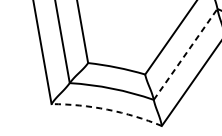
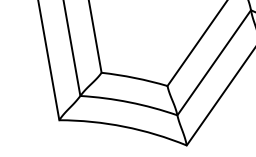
line: (185, 54) -> (214, 62), dashed -> solid
arc: (107, 109) -> (124, 126), dashed -> solid

